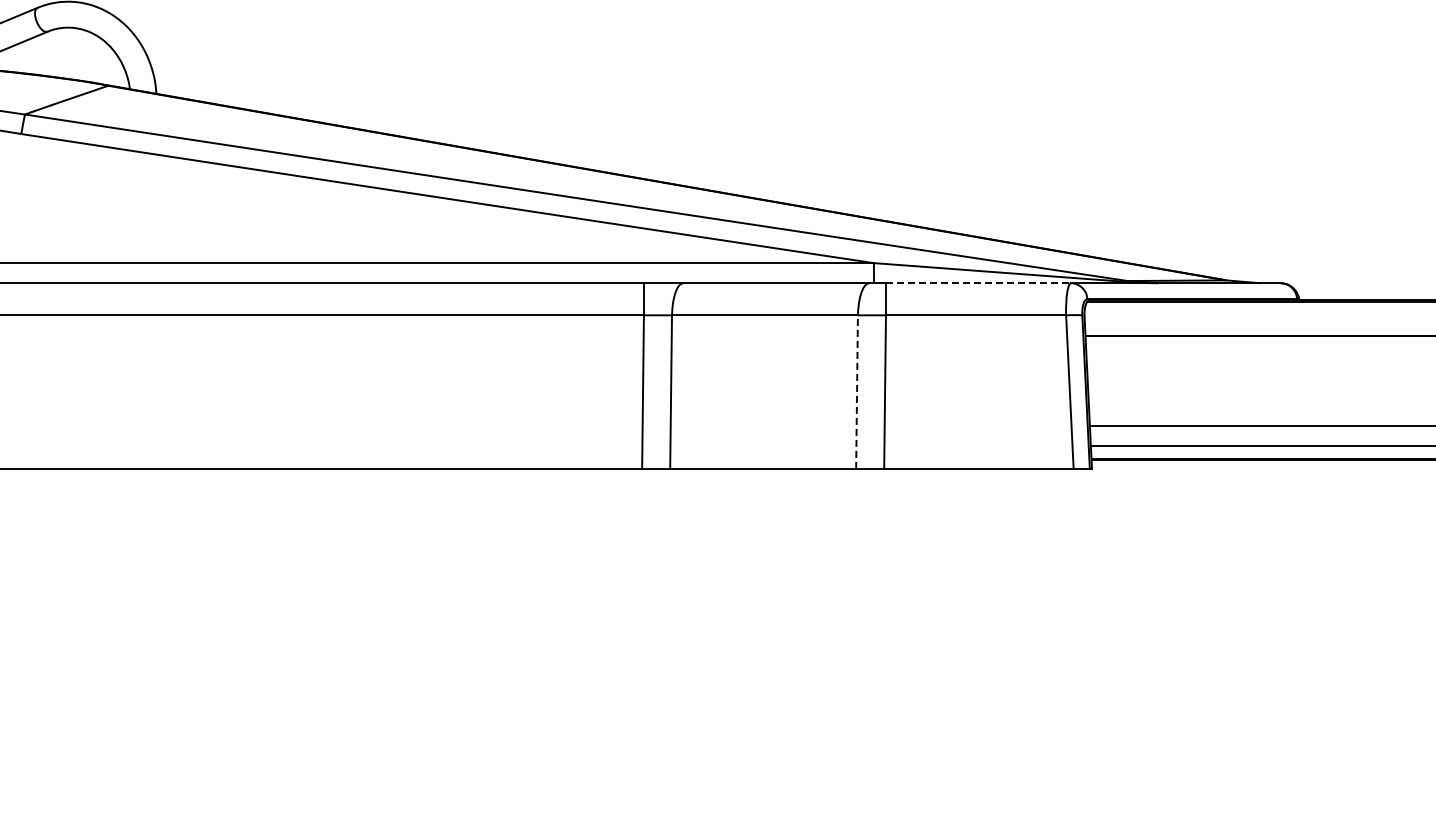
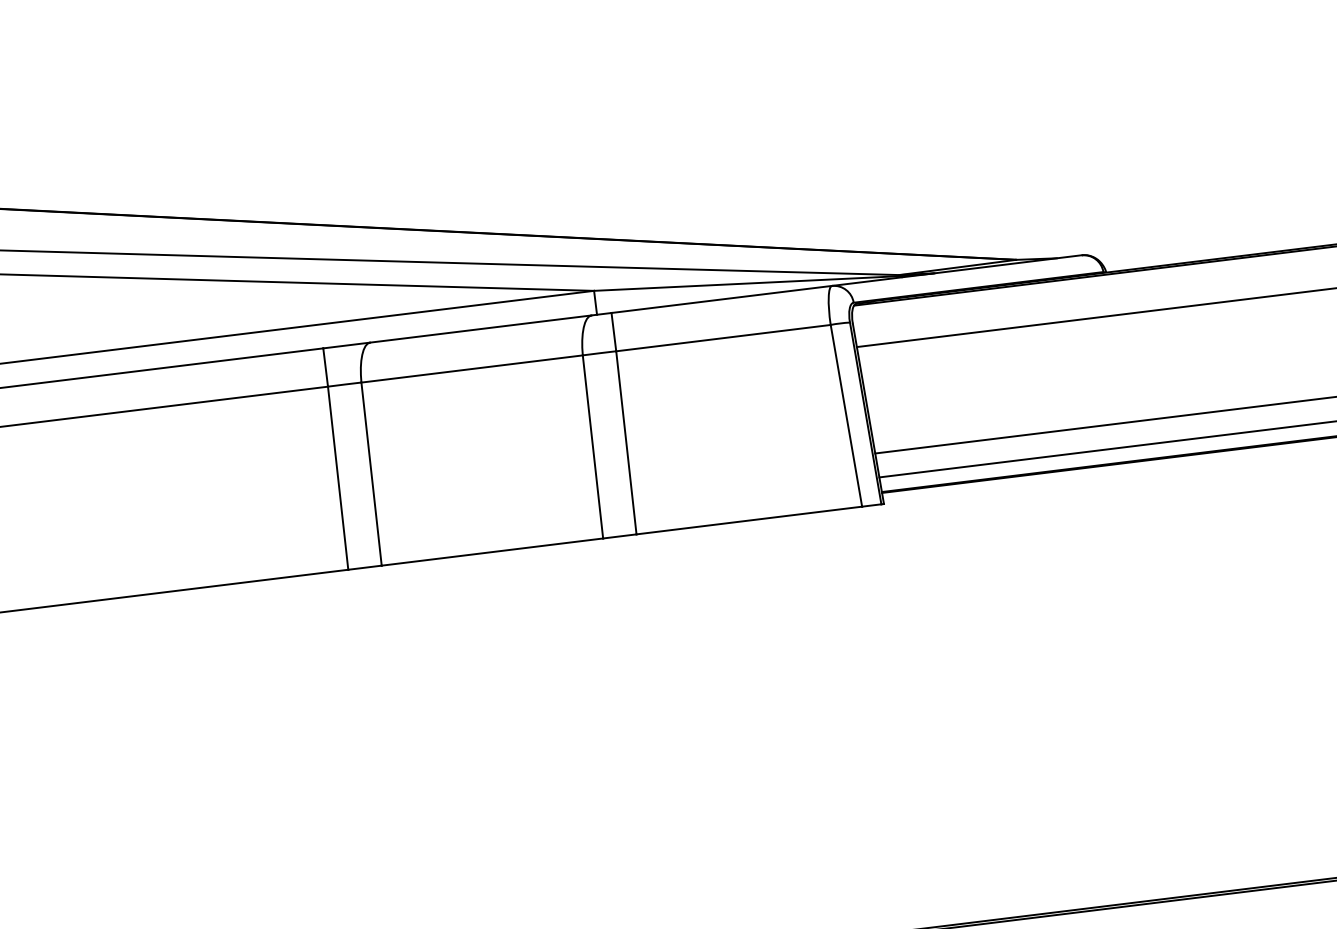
line: (978, 283) -> (721, 299), dashed -> solid
line: (857, 392) -> (593, 447), dashed -> solid

